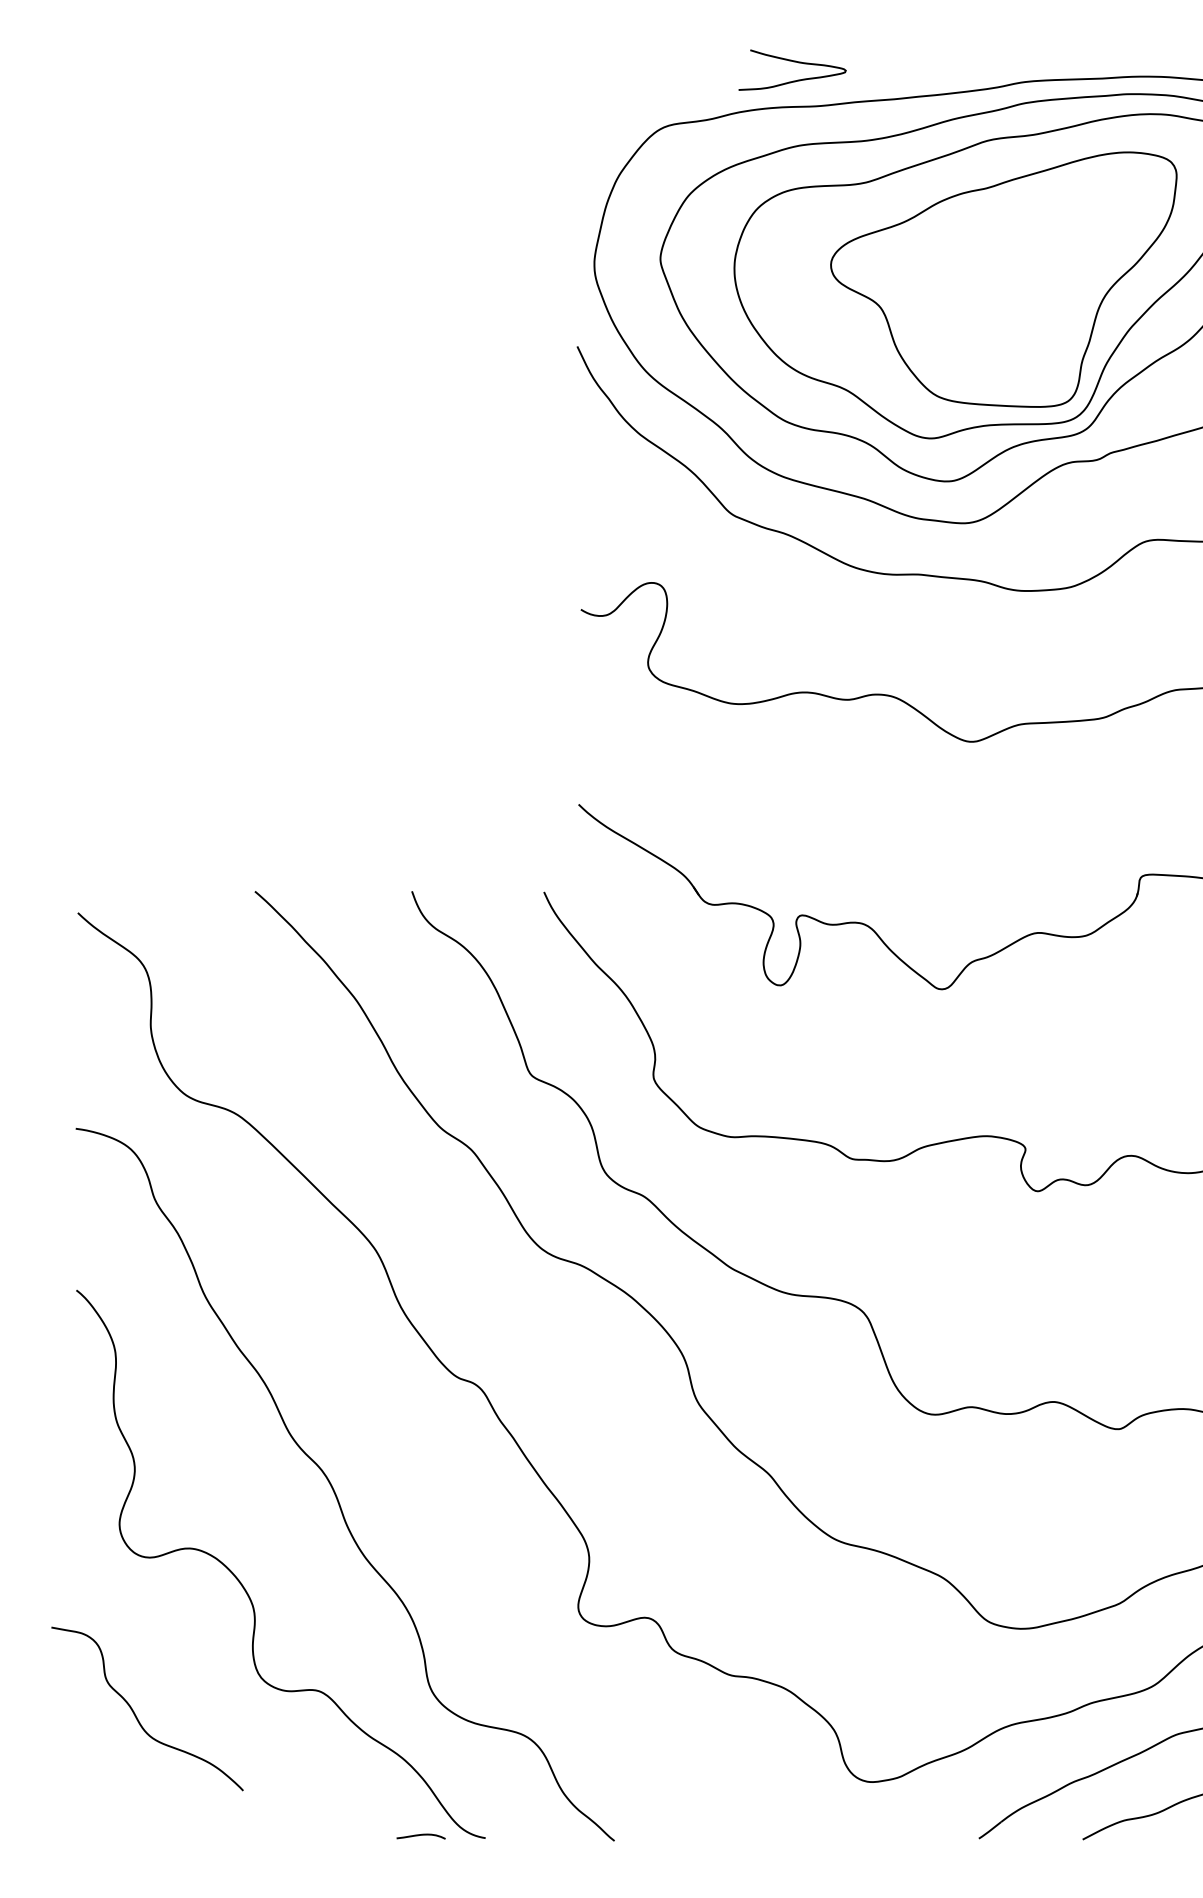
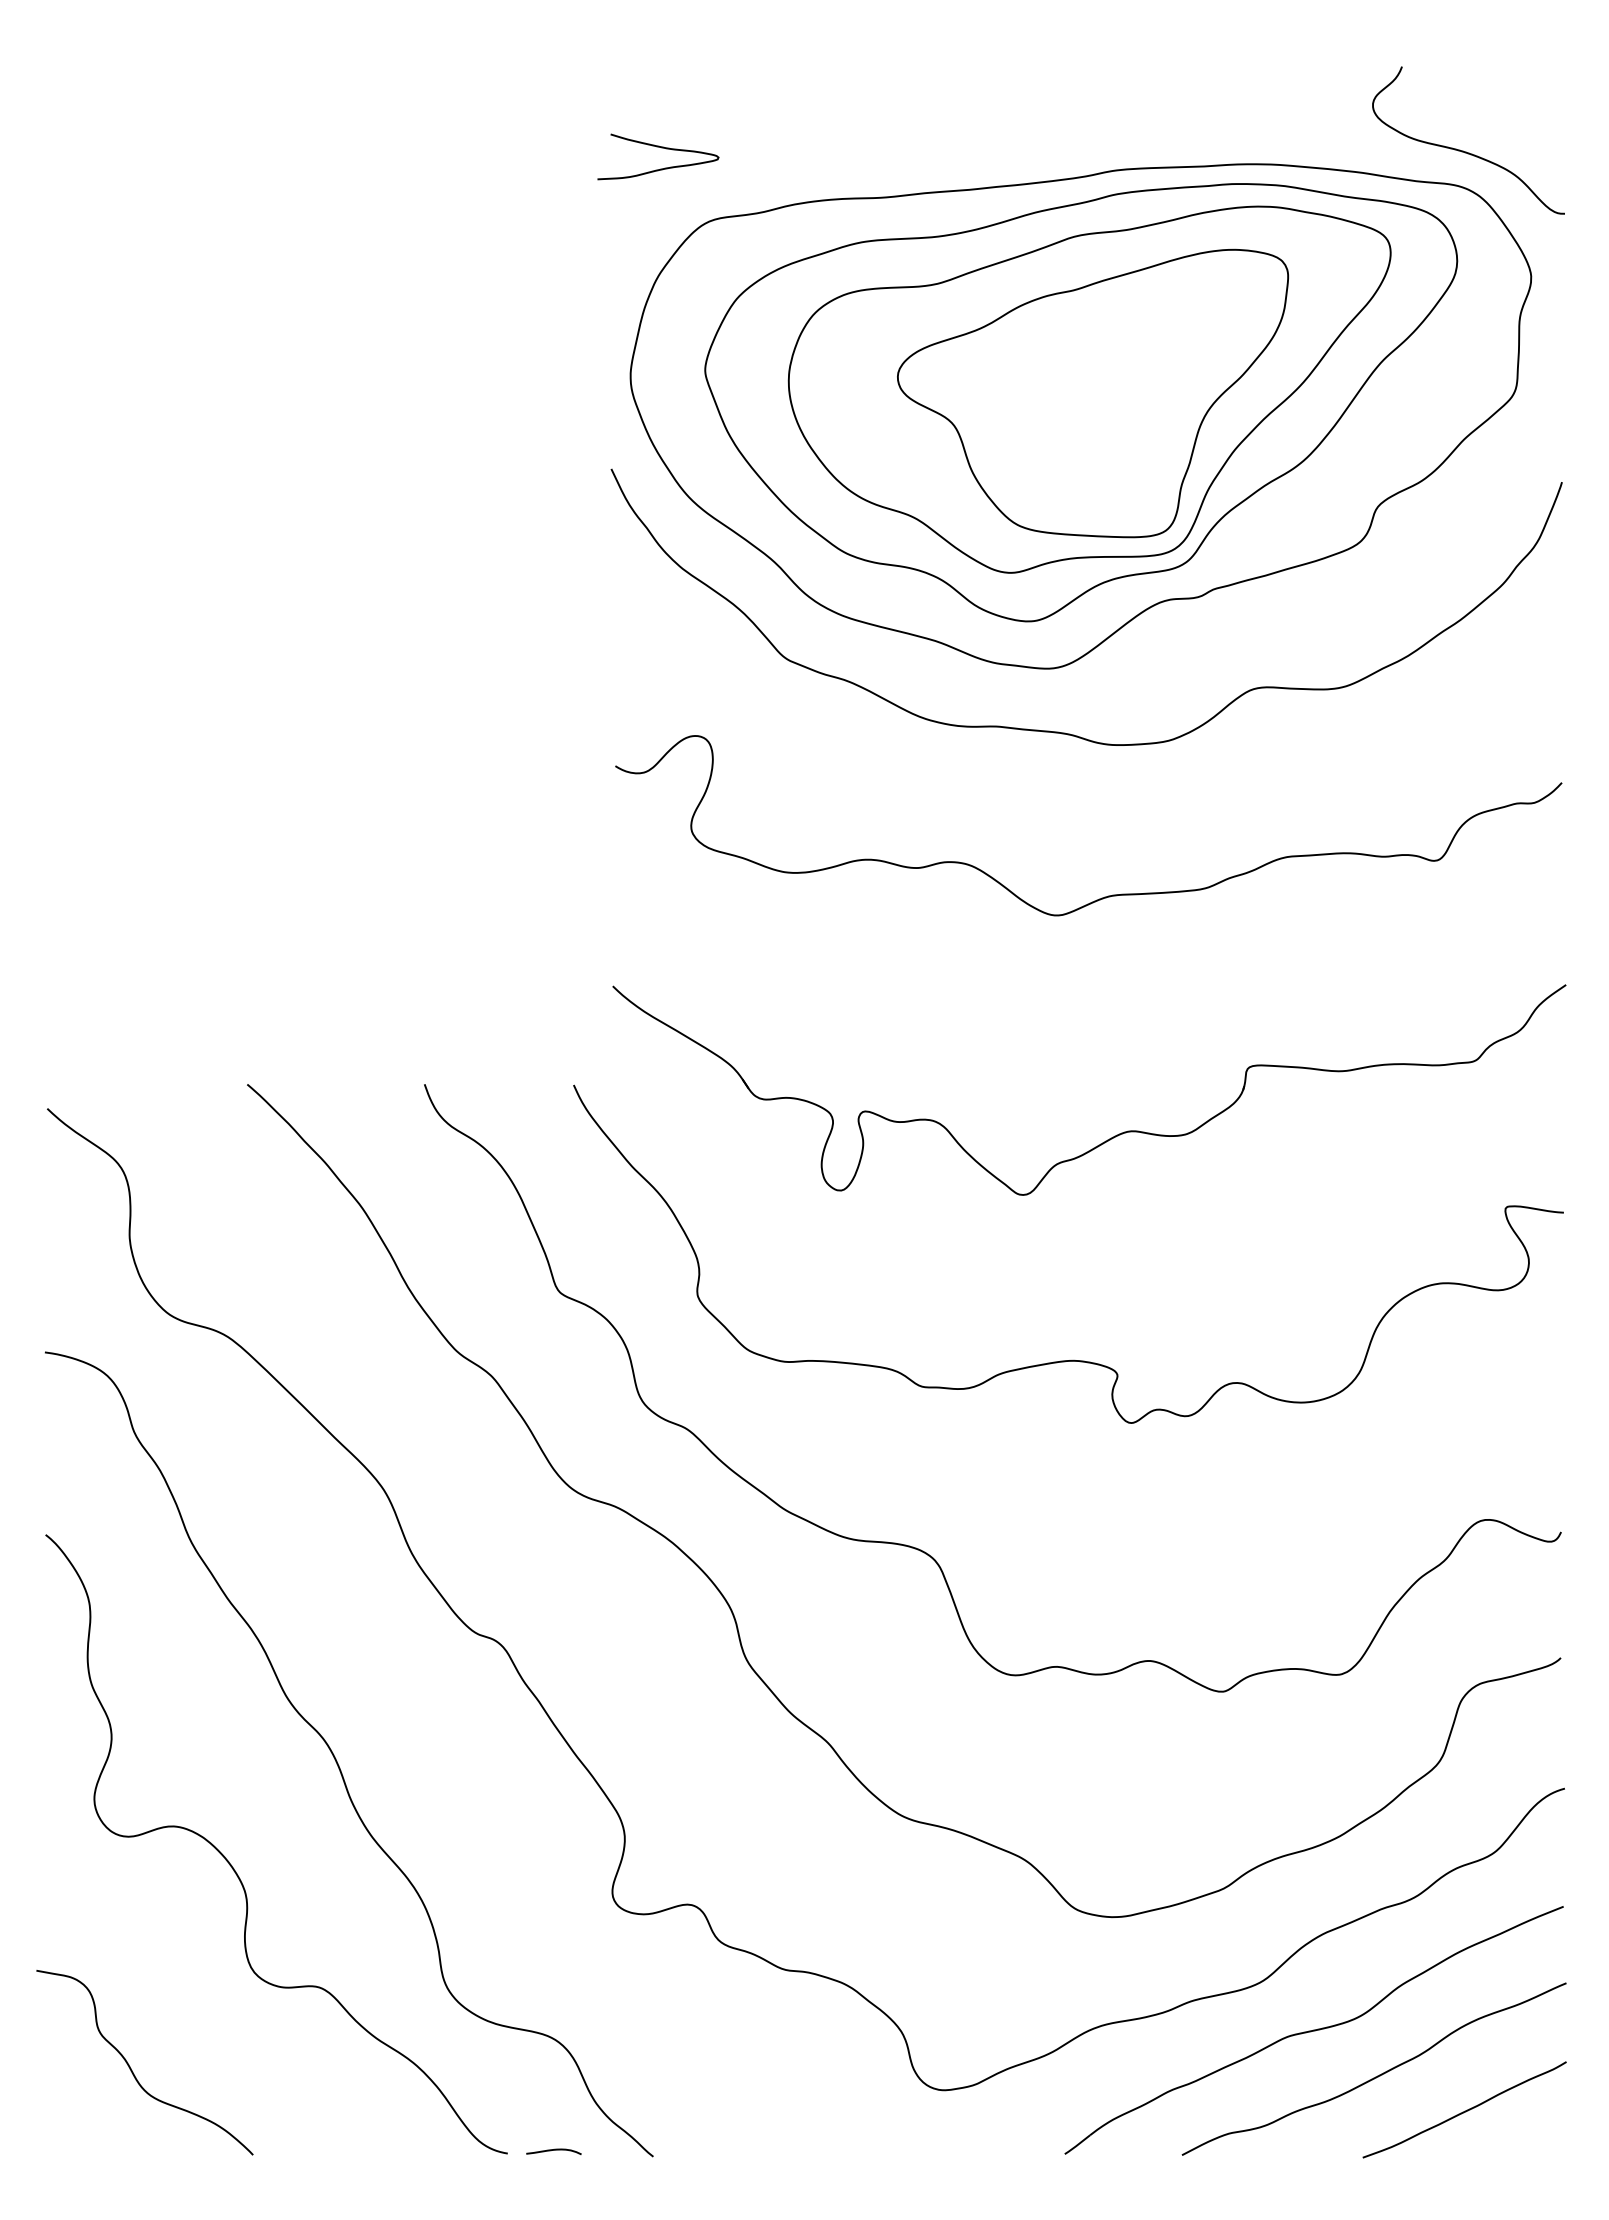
curve: (795, 62) -> (661, 148), moved
curve: (135, 1714) -> (131, 2068), moved
curve: (420, 1835) -> (553, 2150), moved

